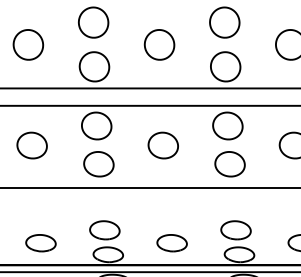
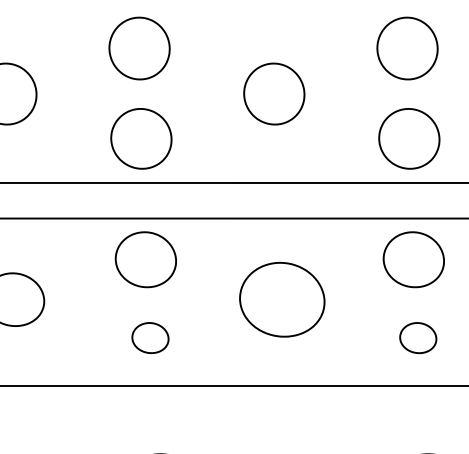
part: (162, 145) -> (280, 299), size x1.4
part: (98, 164) -> (149, 338), size x0.6
part: (229, 164) -> (417, 338), size x0.6

